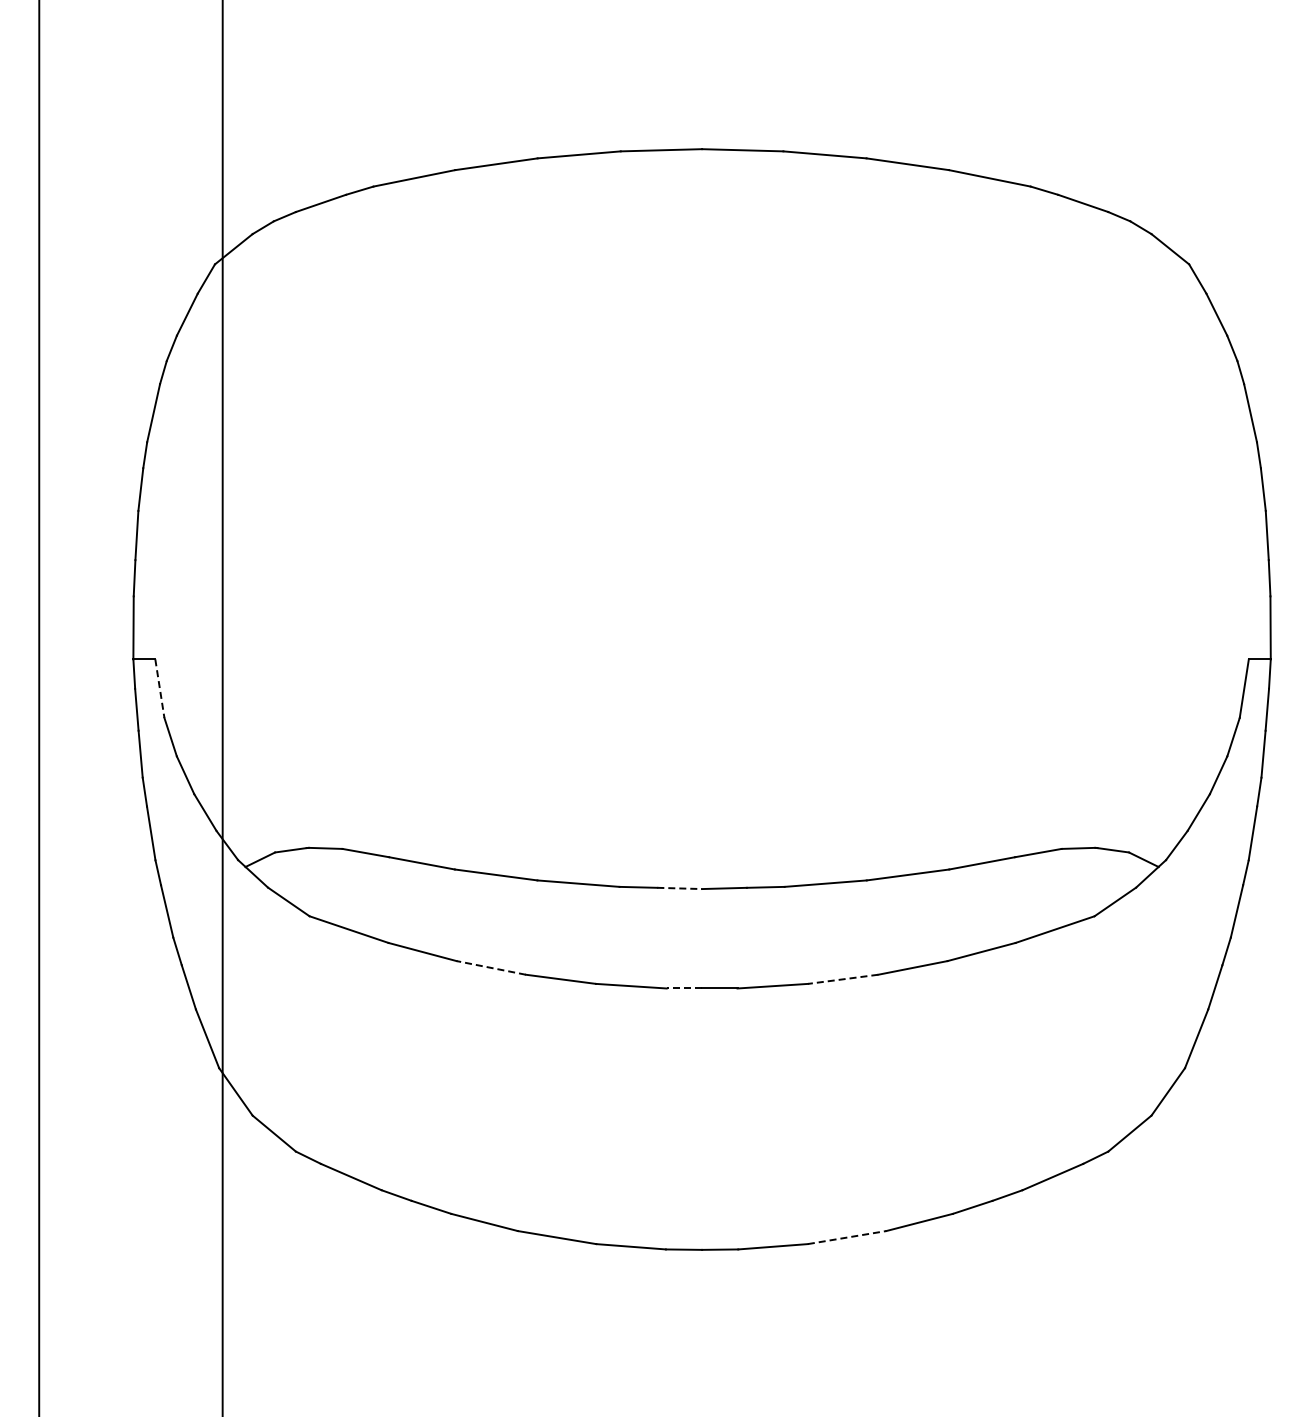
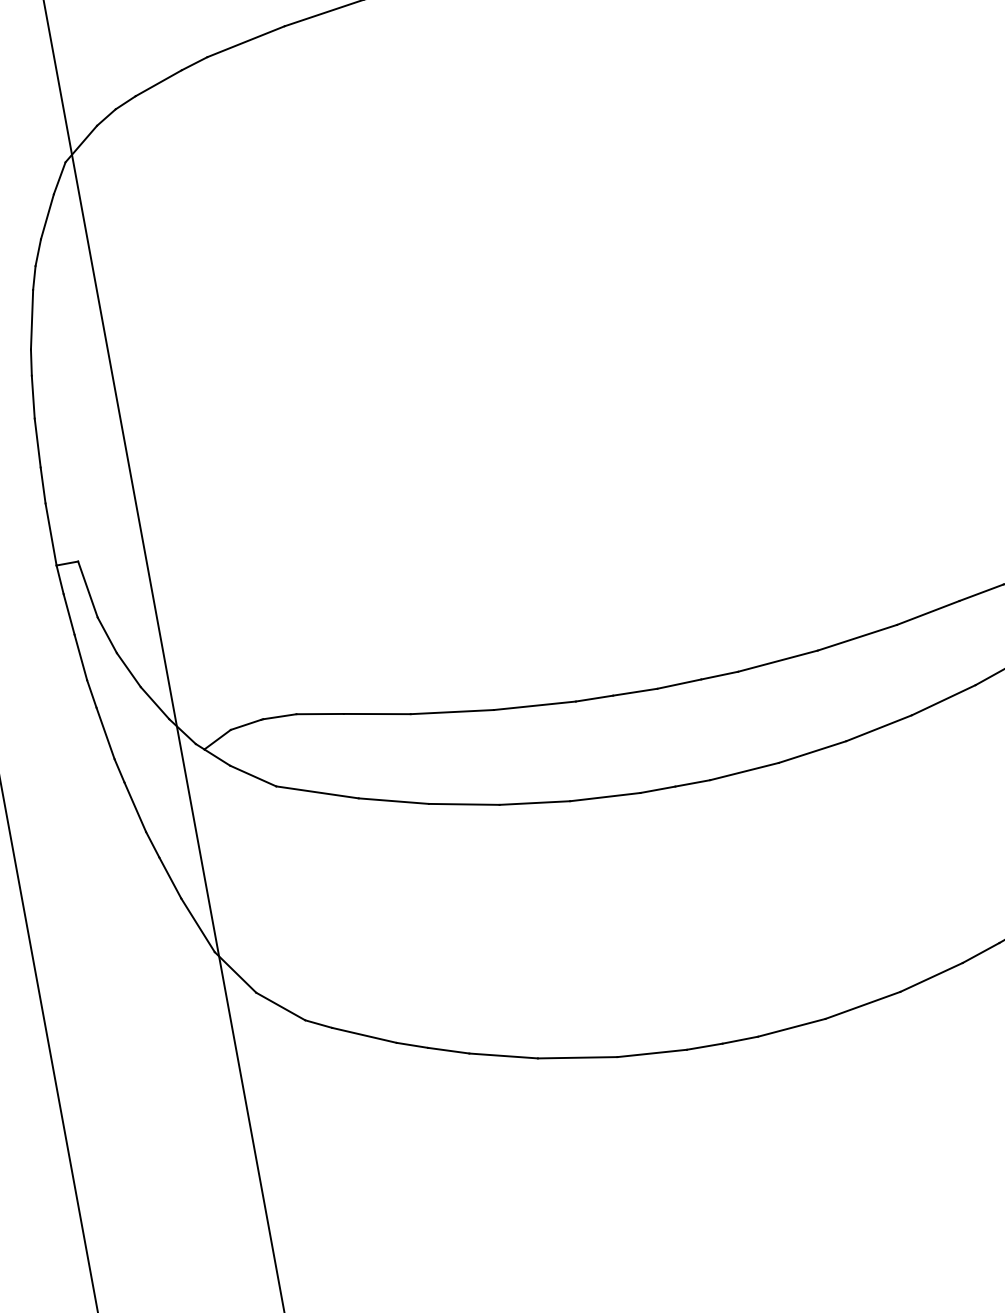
line: (159, 688) -> (87, 589), dashed -> solid
line: (680, 888) -> (636, 692), dashed -> solid
line: (490, 967) -> (463, 804), dashed -> solid
line: (842, 979) -> (811, 752), dashed -> solid
line: (684, 988) -> (658, 789), dashed -> solid
line: (847, 1237) -> (863, 1005), dashed -> solid

